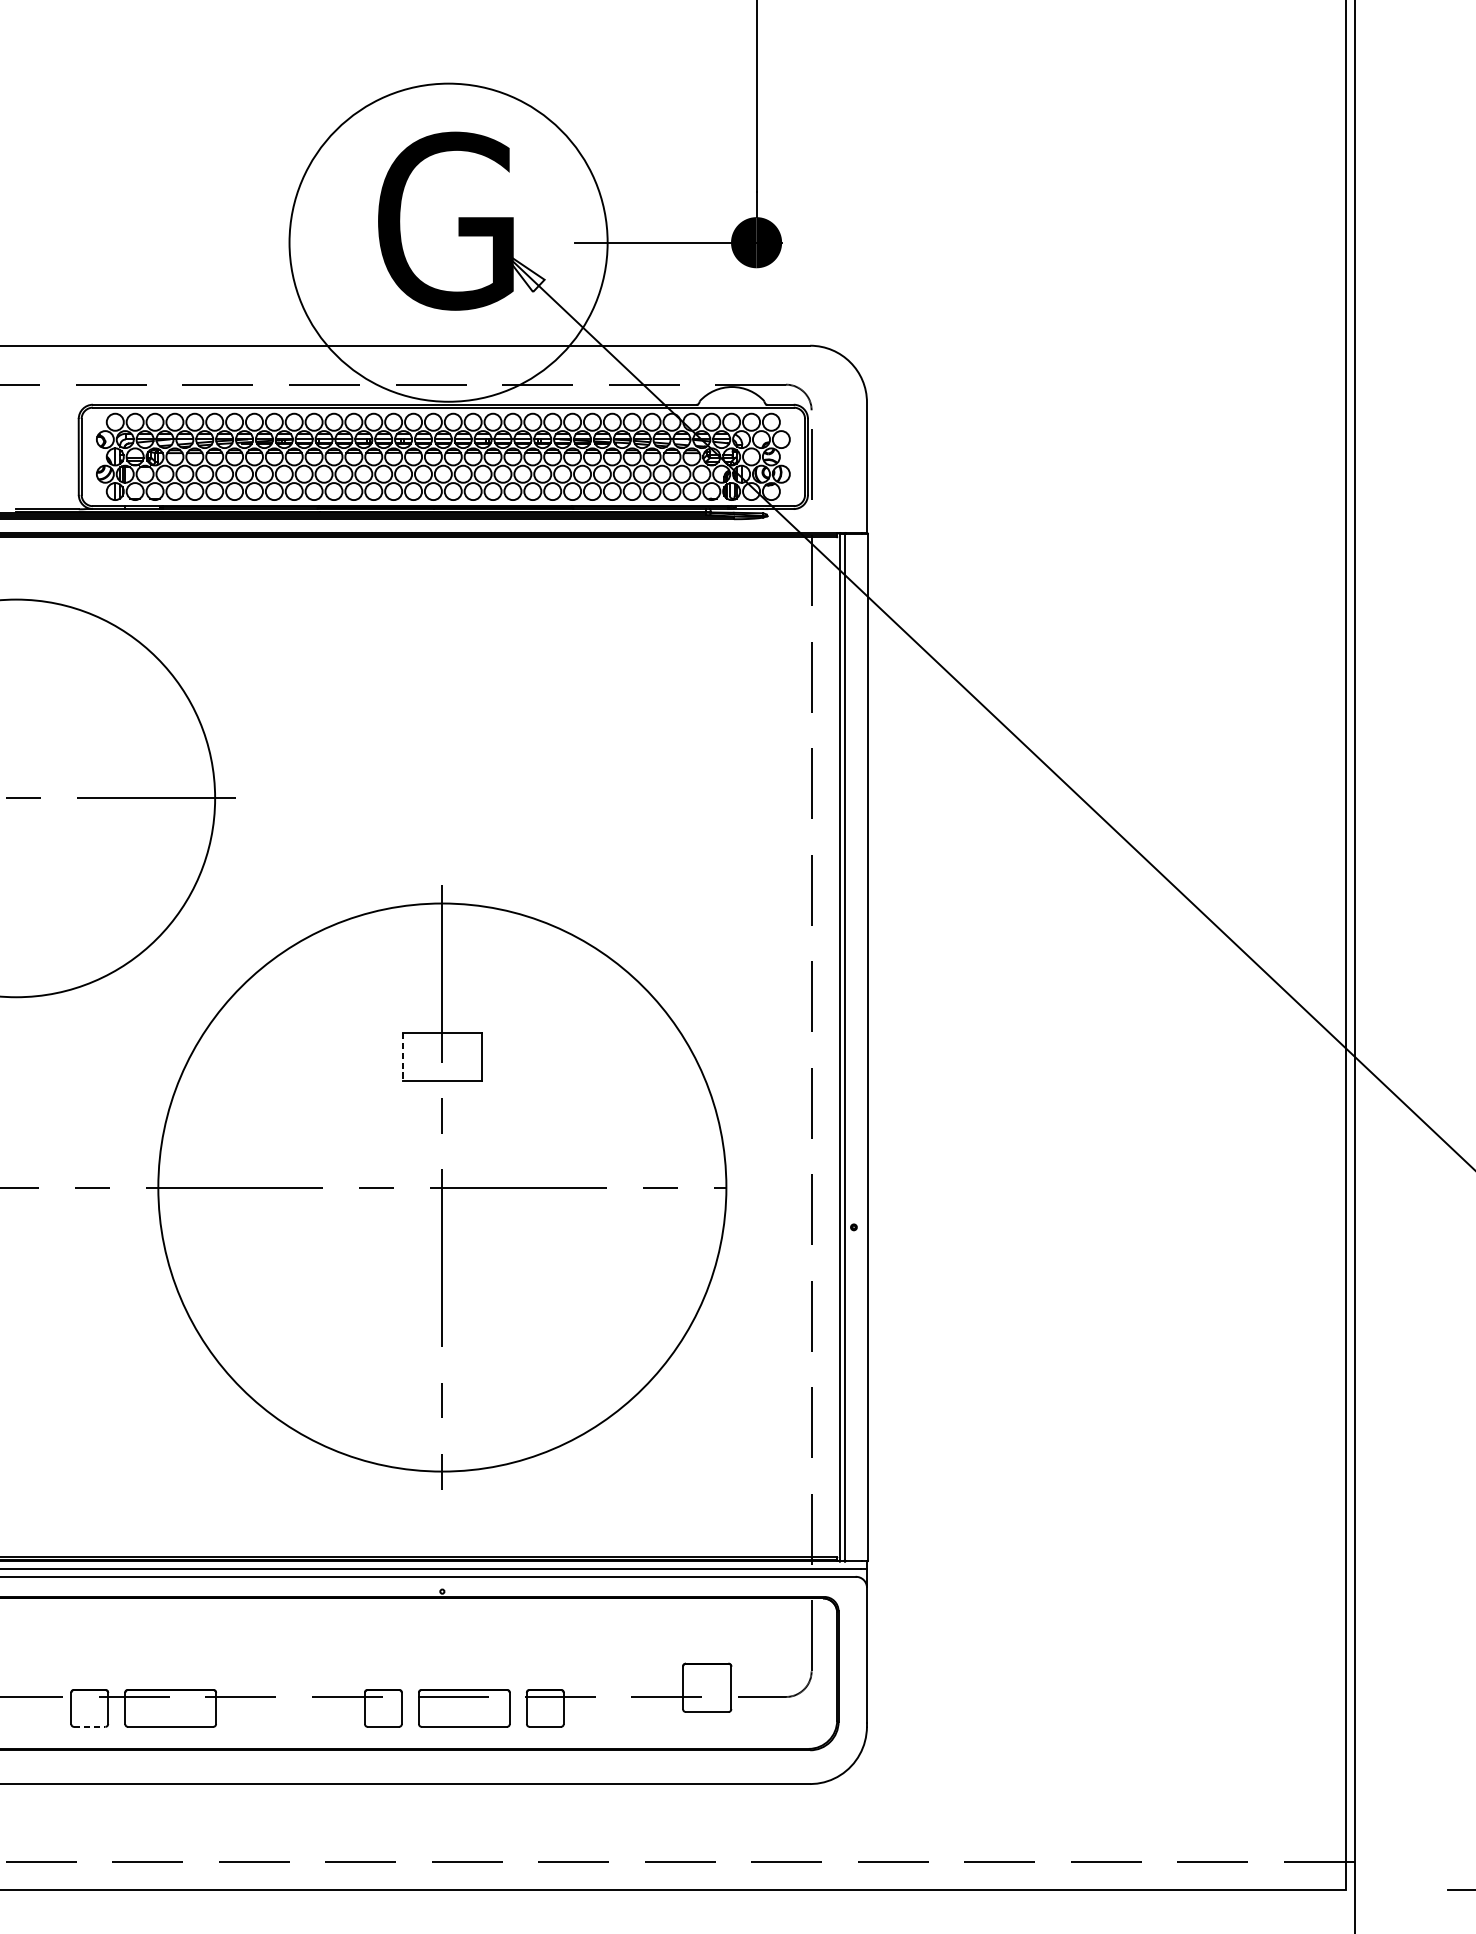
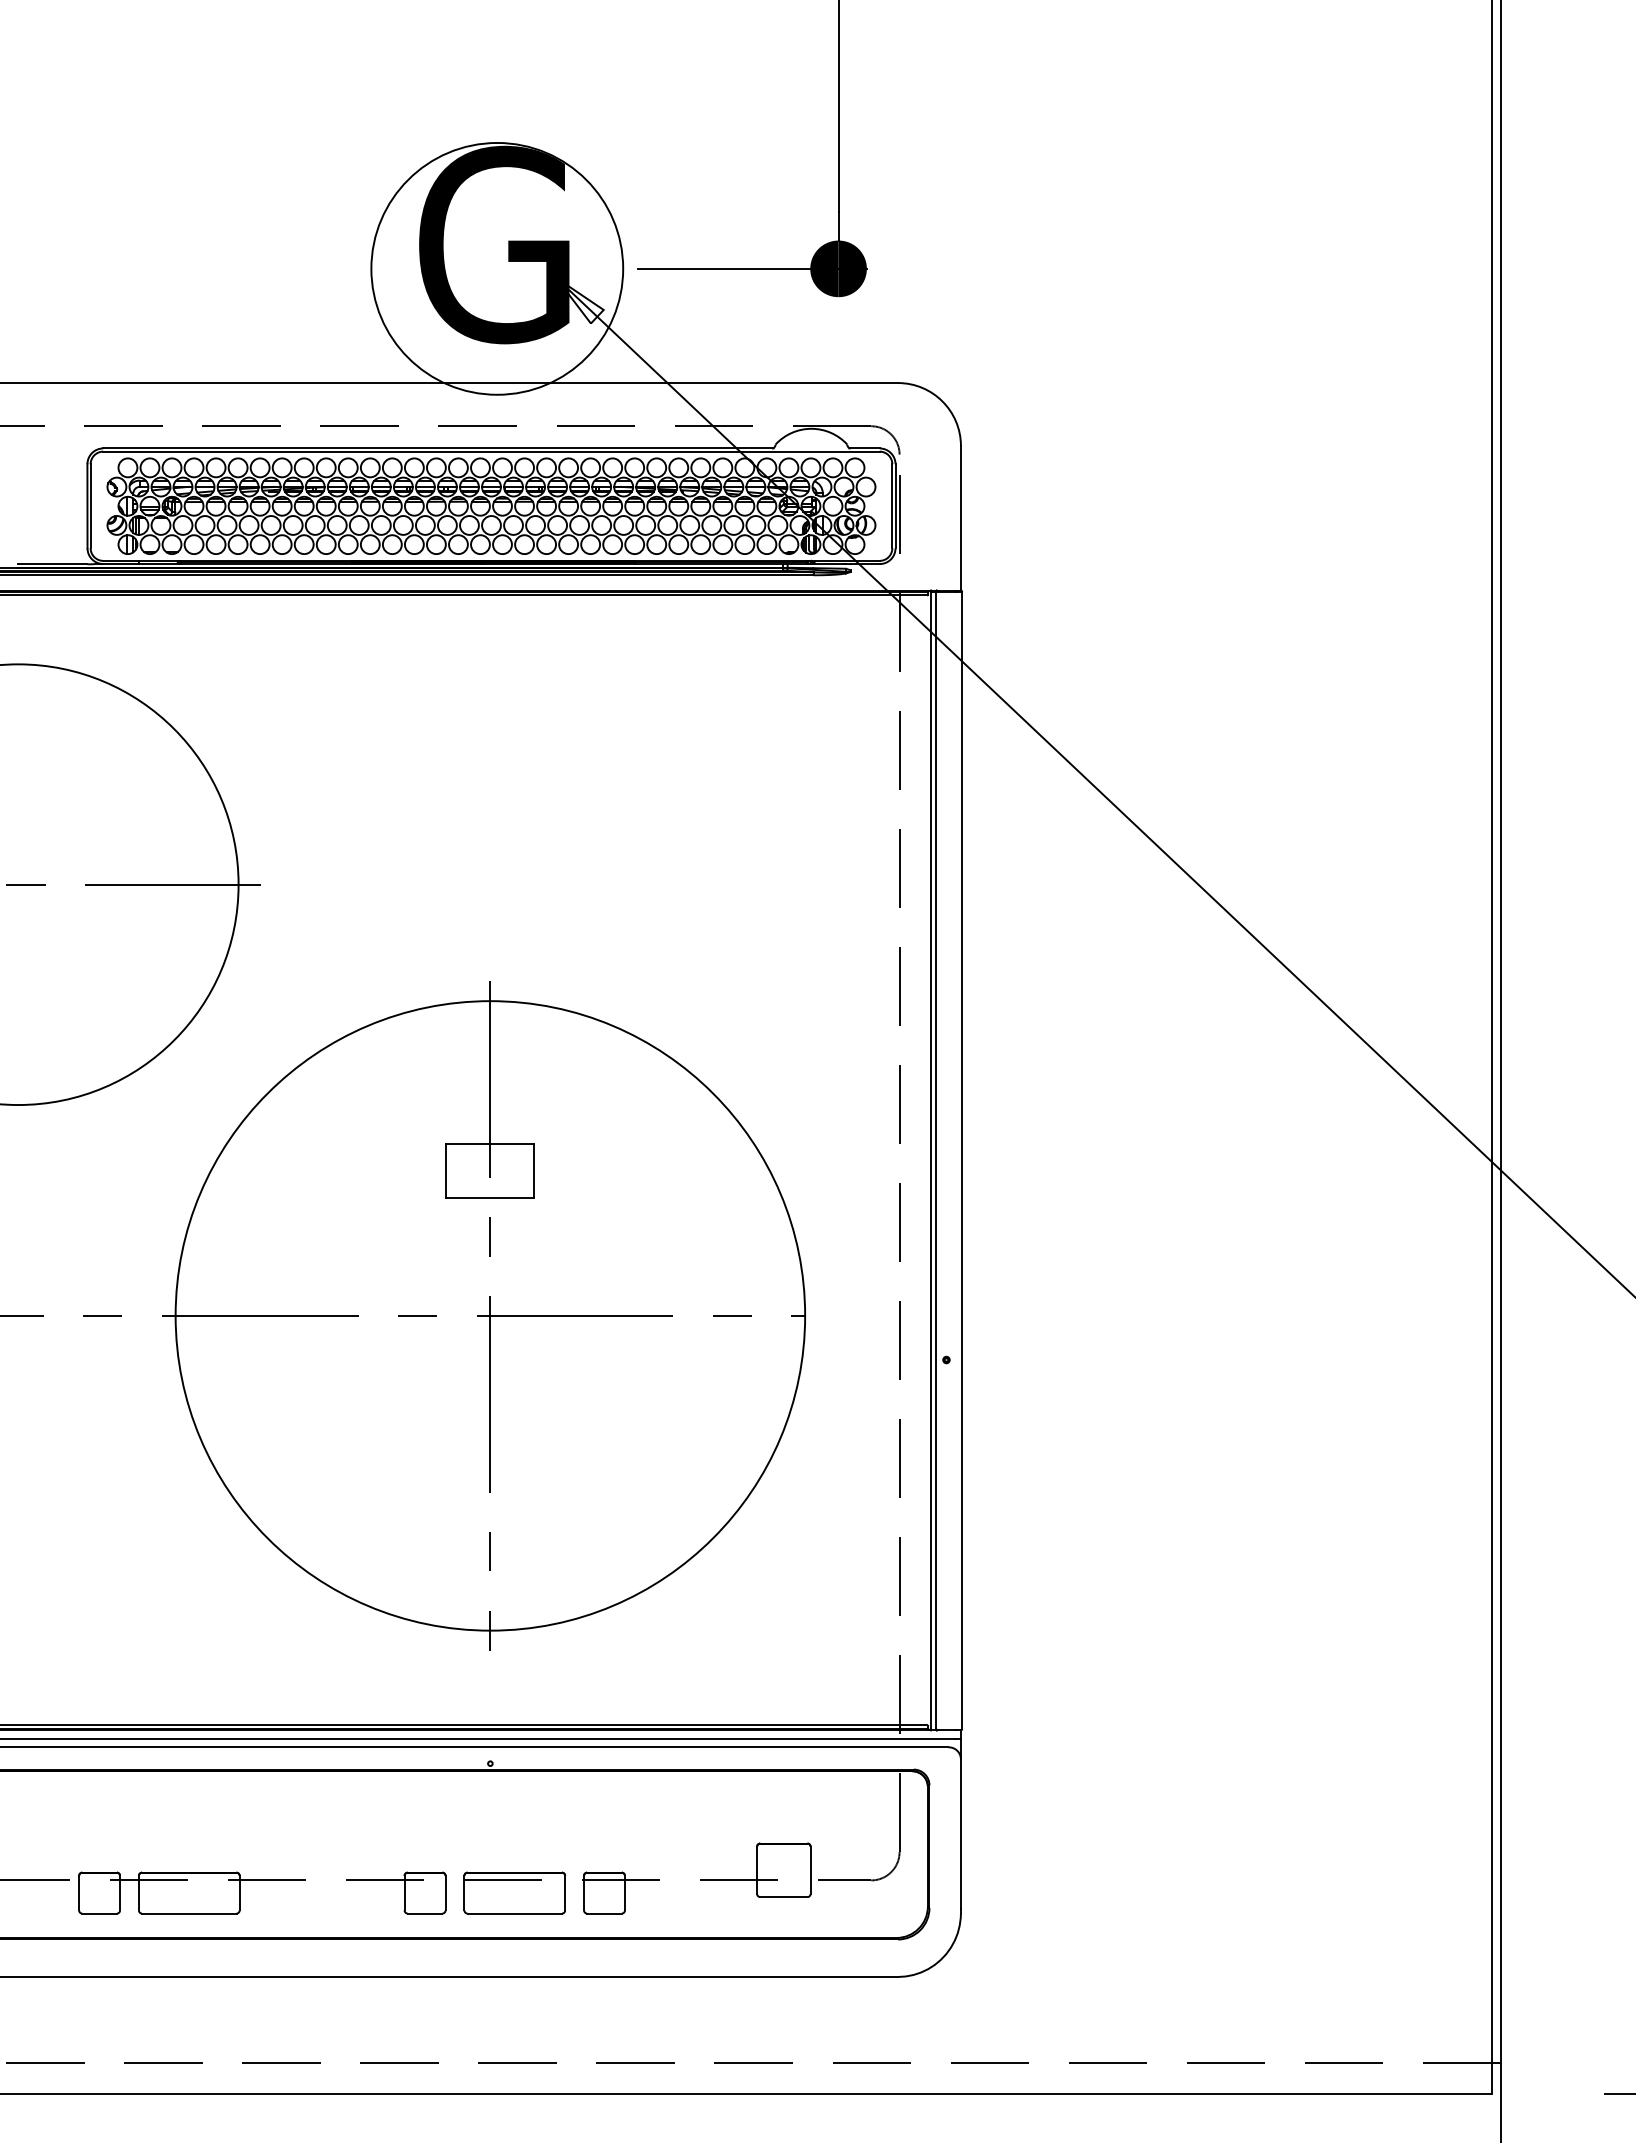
circle: (448, 242) -> (497, 268), size x0.71
line: (402, 1057) -> (446, 1171), dashed -> solid
line: (90, 1726) -> (100, 1913), dashed -> solid

